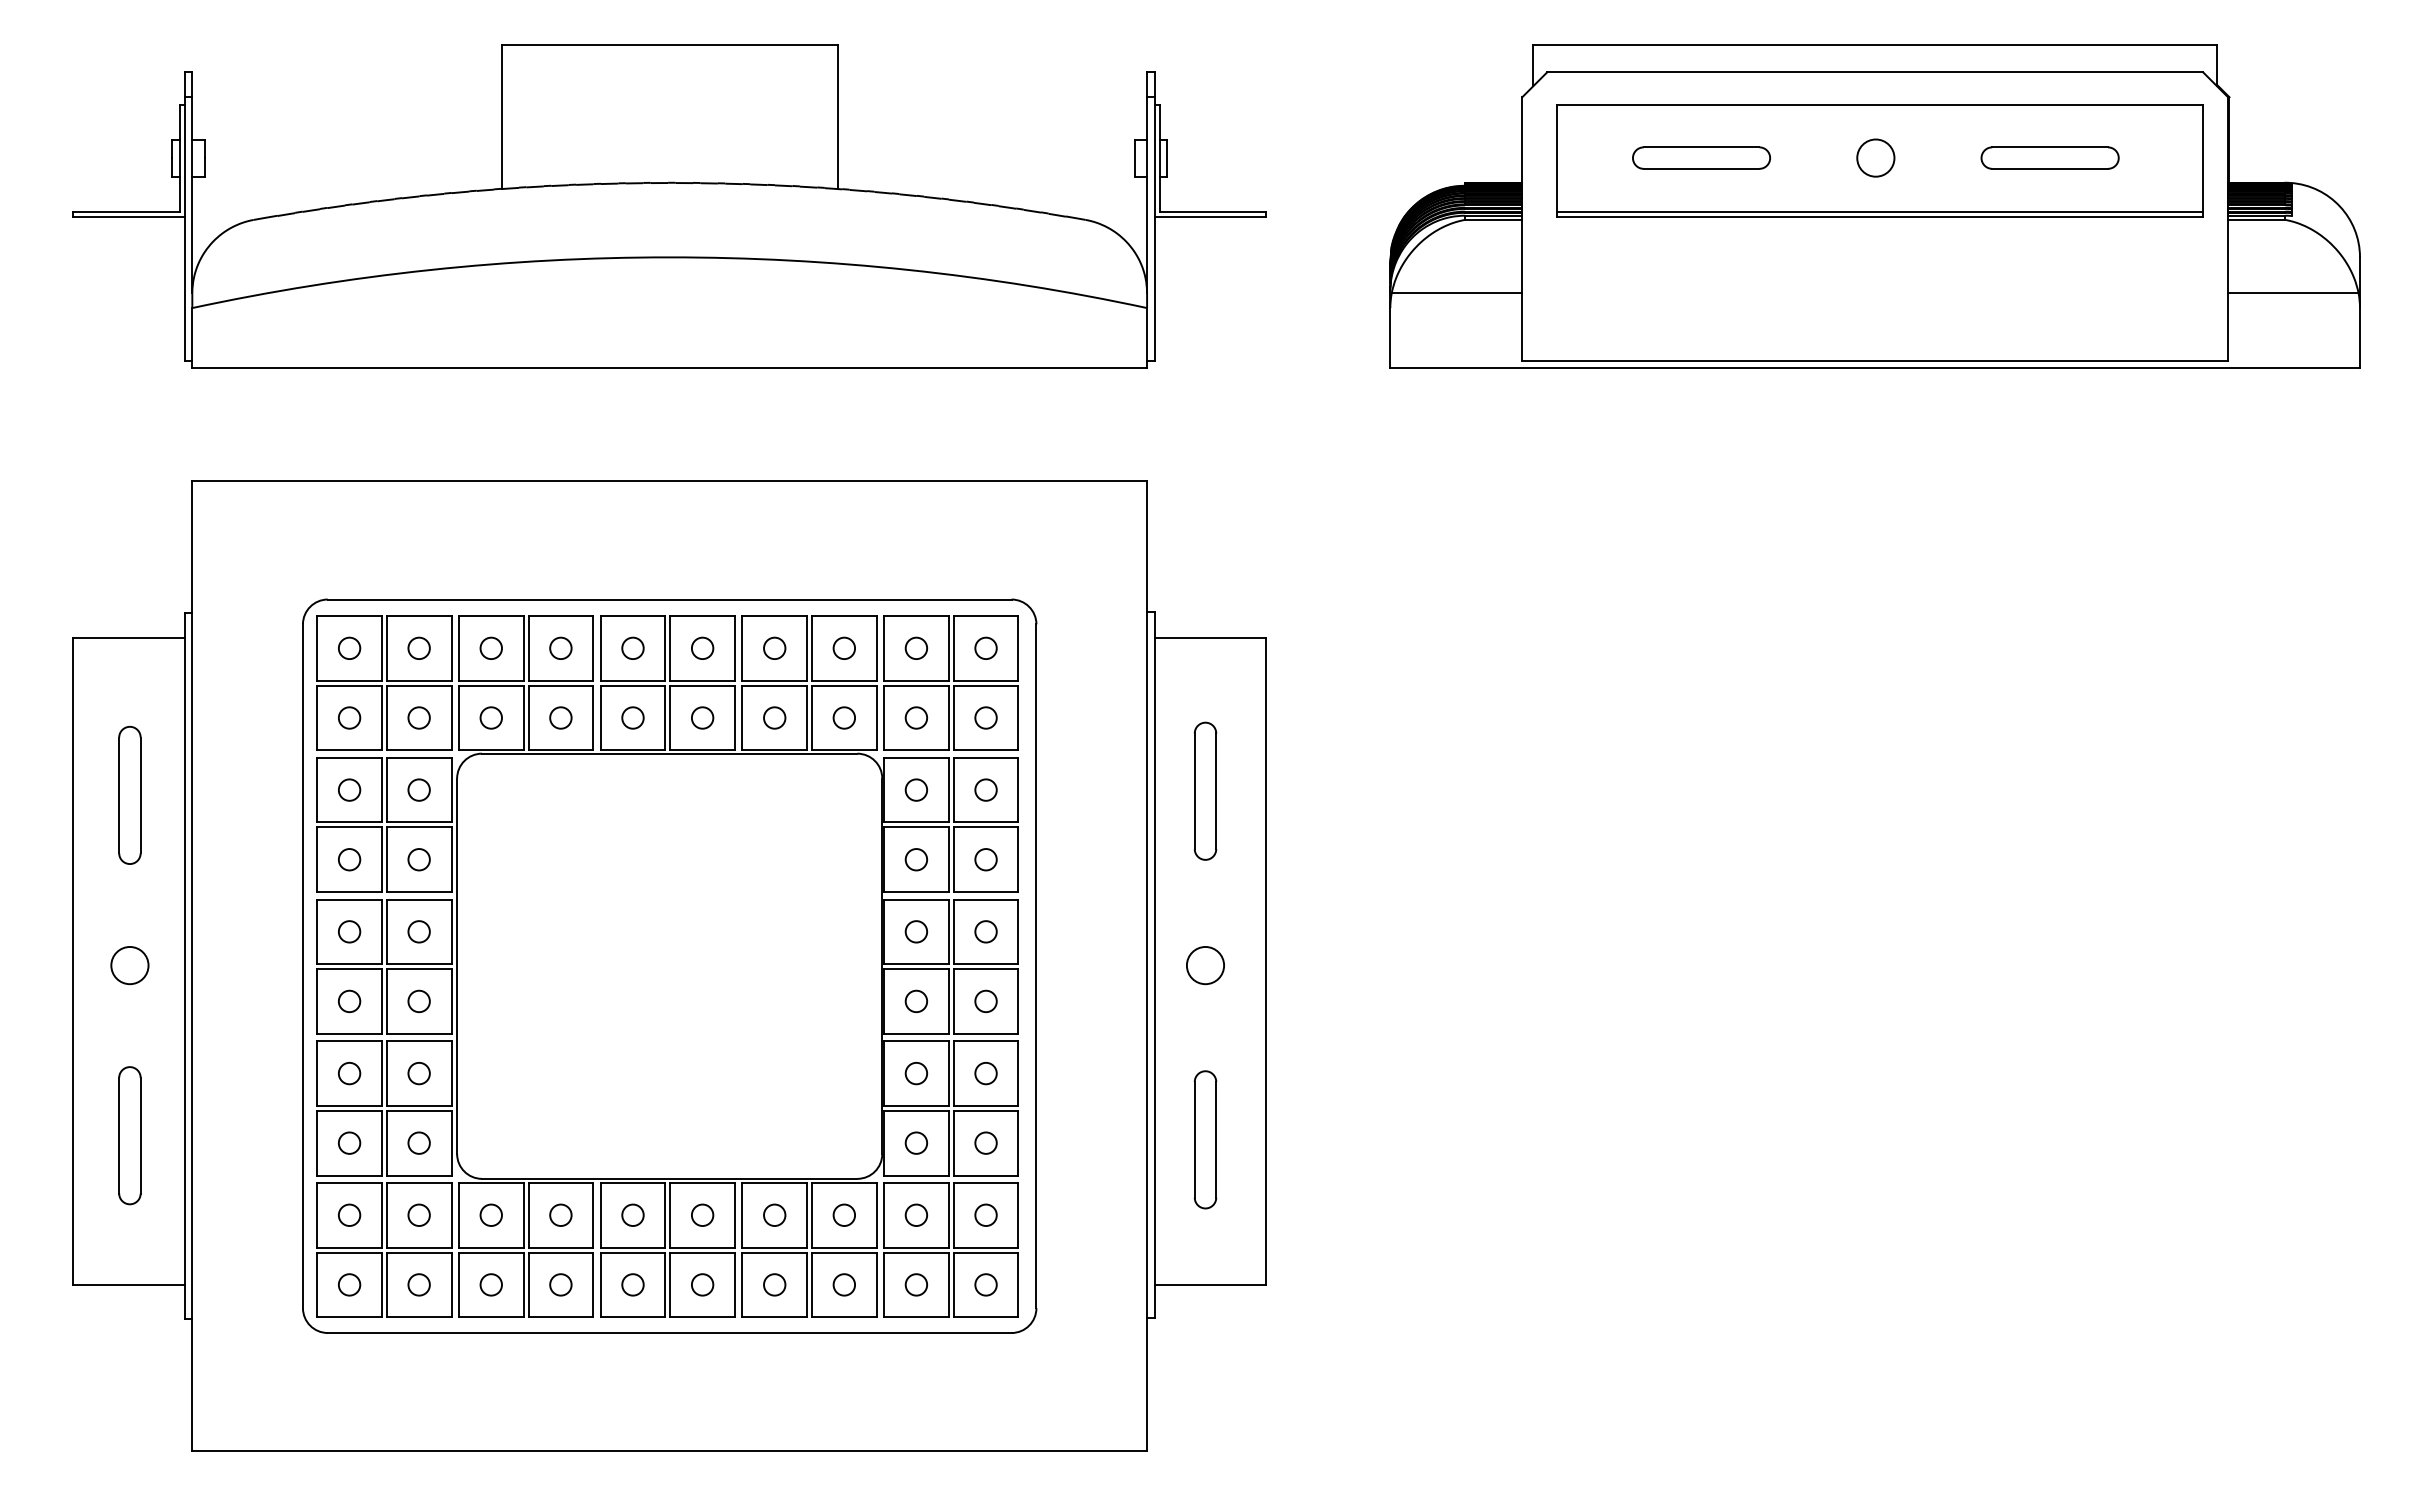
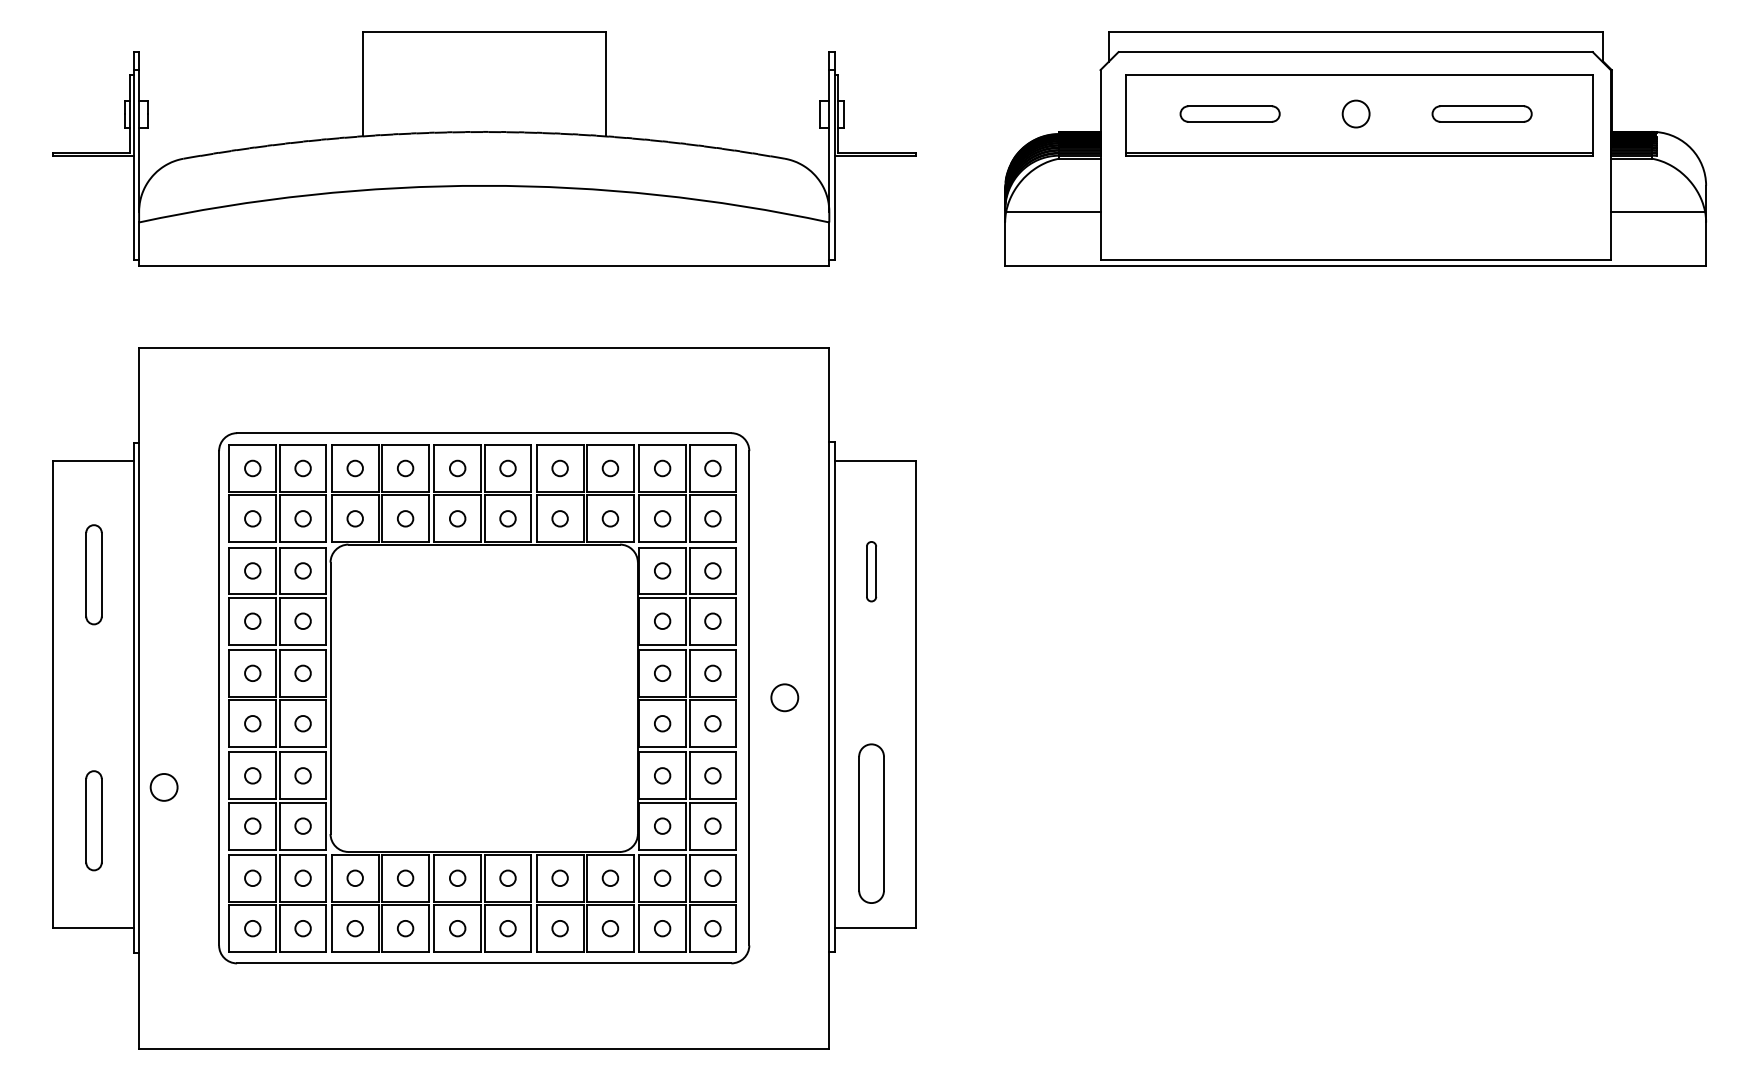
part: (1205, 790) -> (871, 571), size x0.6
circle: (129, 965) -> (163, 787), moved
circle: (1205, 965) -> (784, 697), moved
part: (1205, 1139) -> (871, 823), size x1.6

